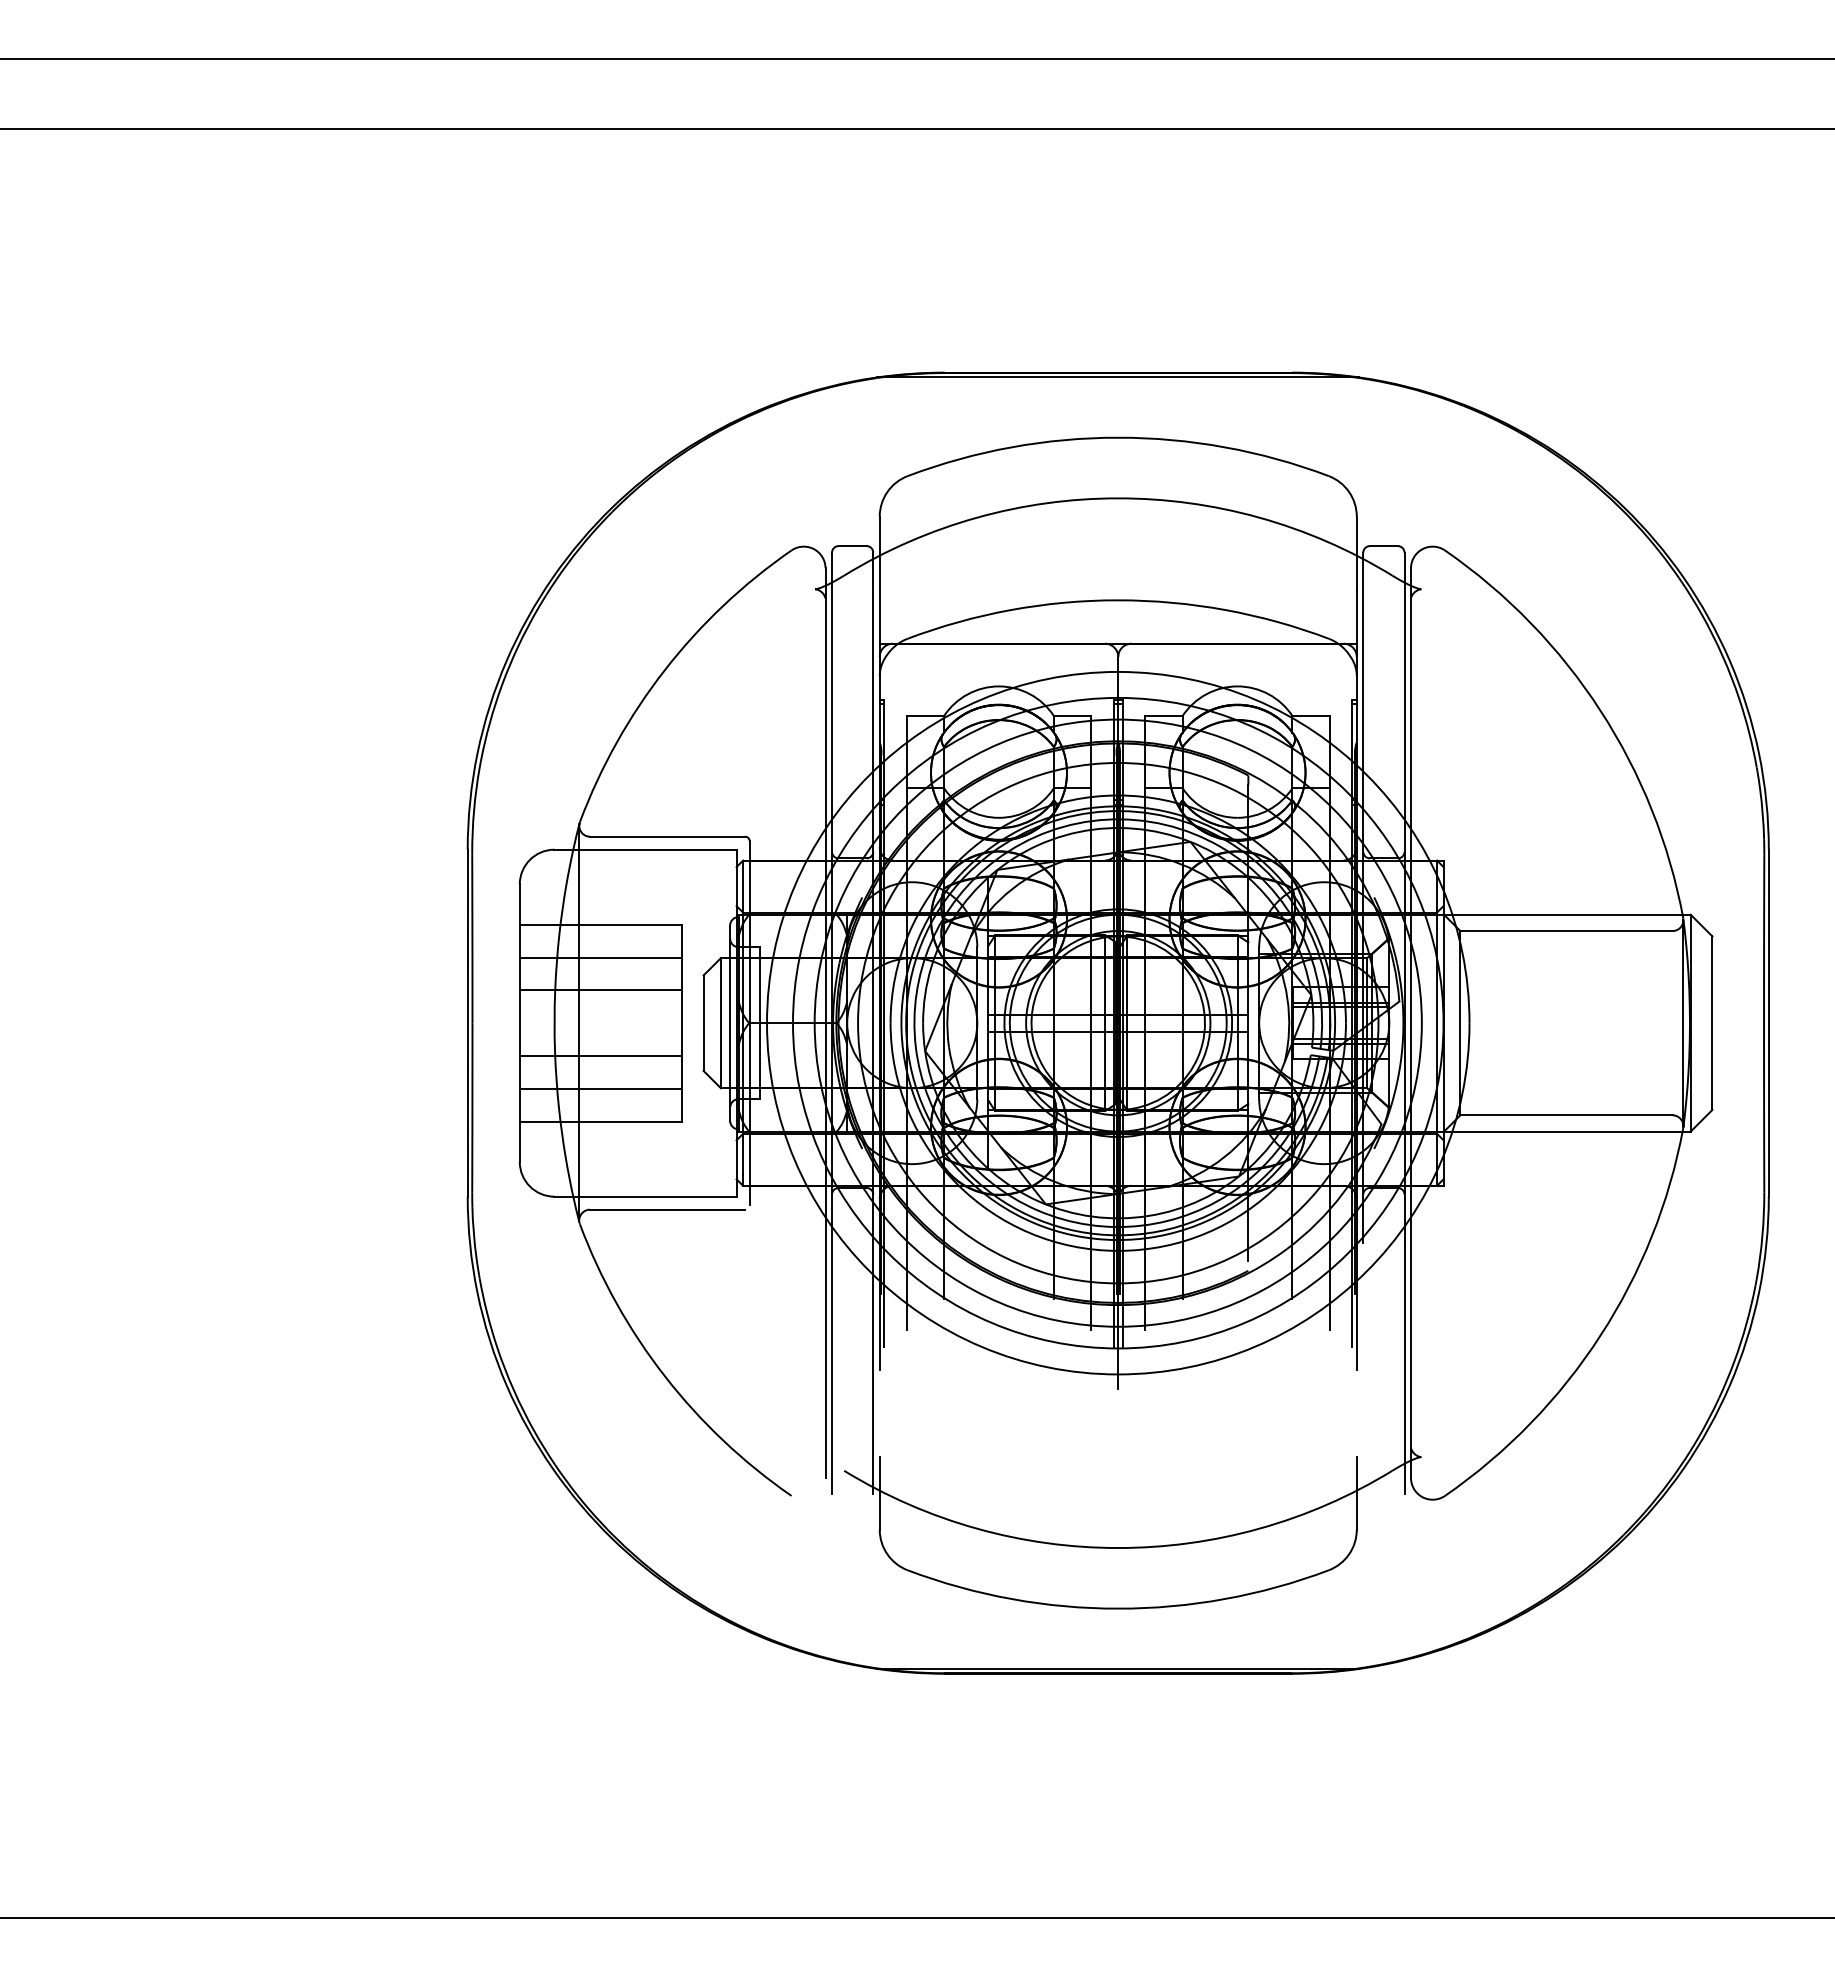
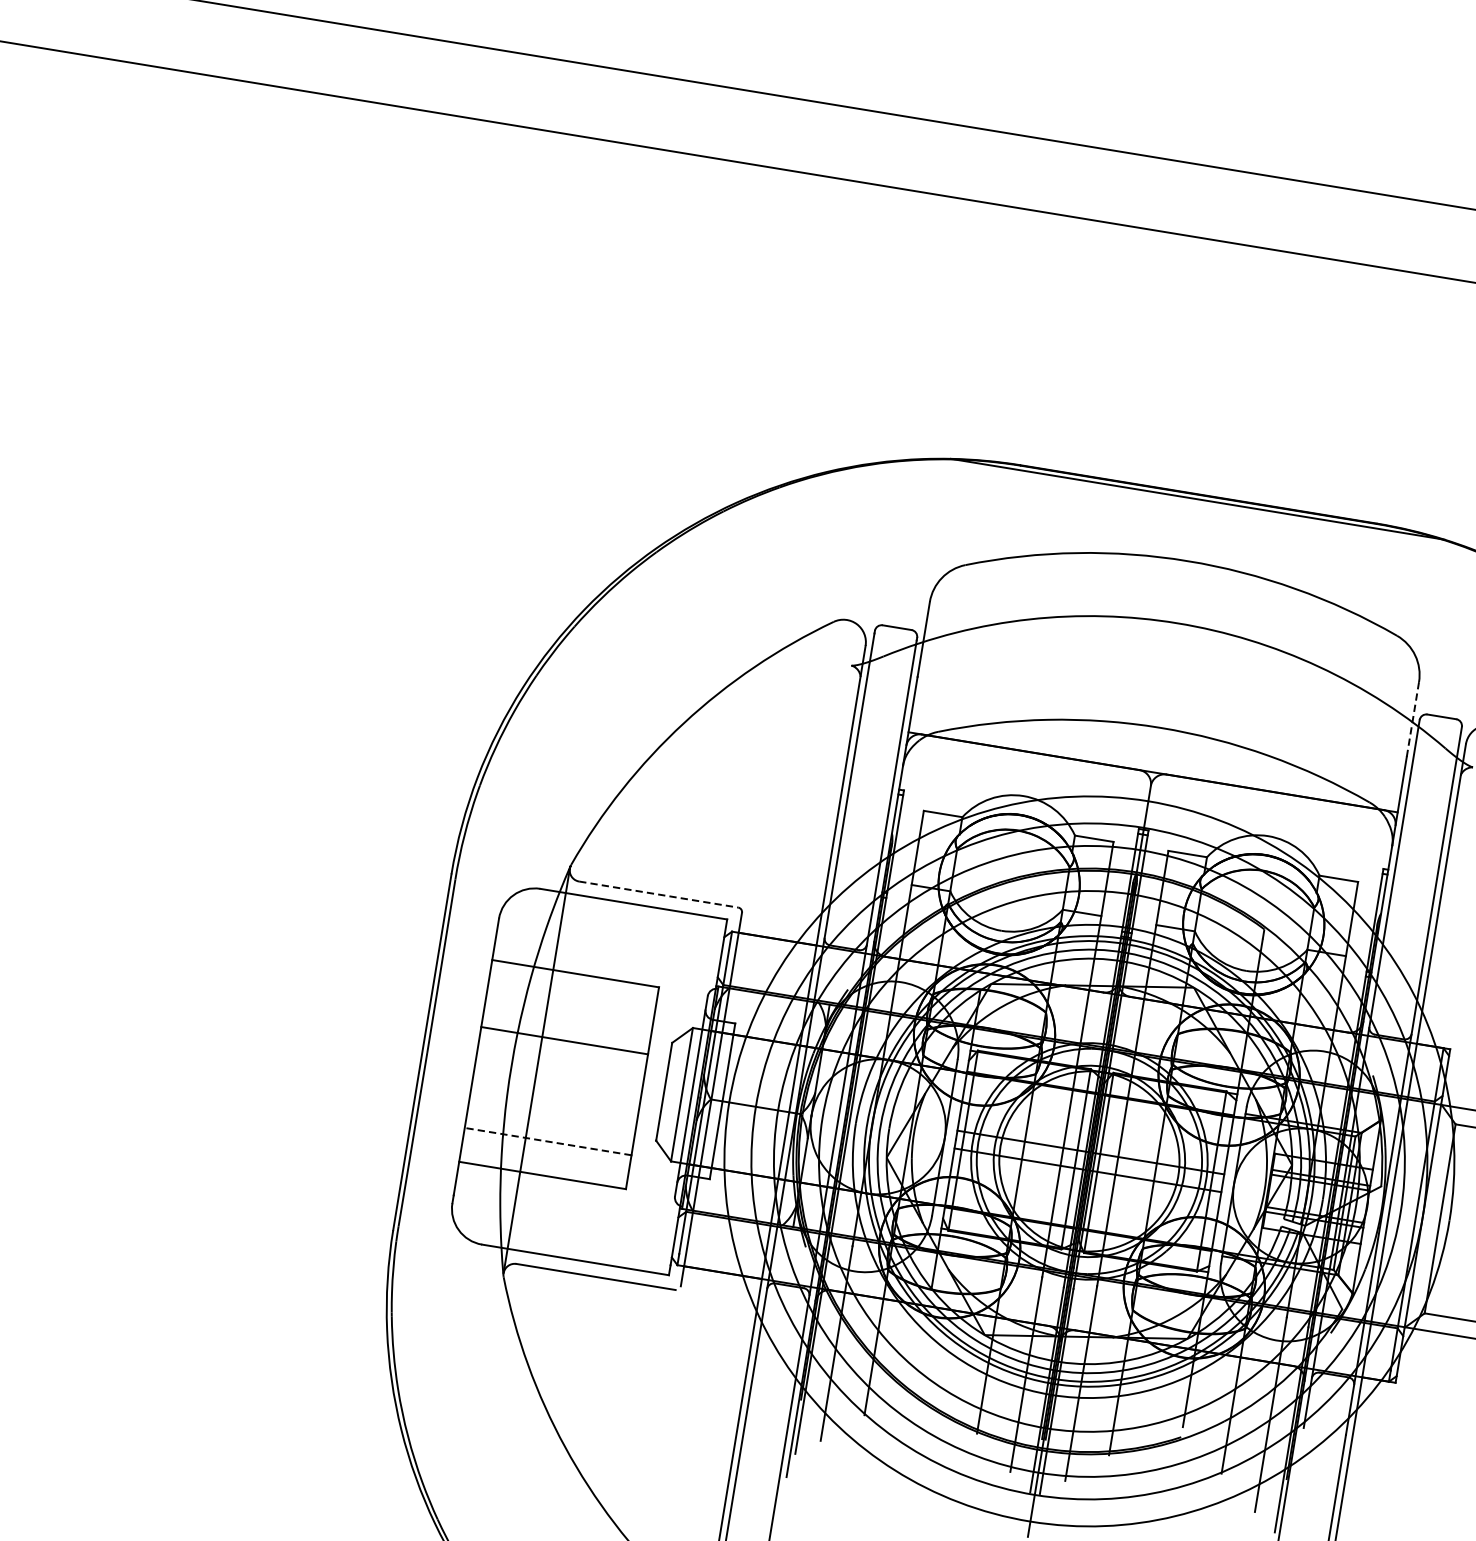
line: (1356, 553) -> (1412, 719), solid -> dashed
line: (667, 836) -> (658, 894), solid -> dashed
line: (600, 957) -> (569, 1007), removed
line: (600, 1056) -> (552, 1108), removed
line: (600, 1088) -> (547, 1141), solid -> dashed

